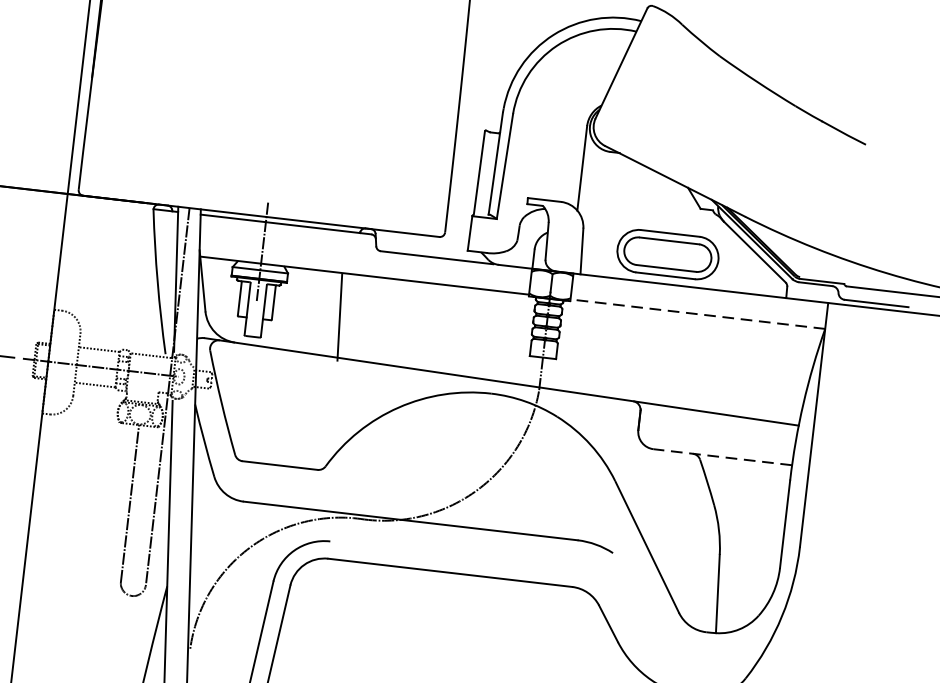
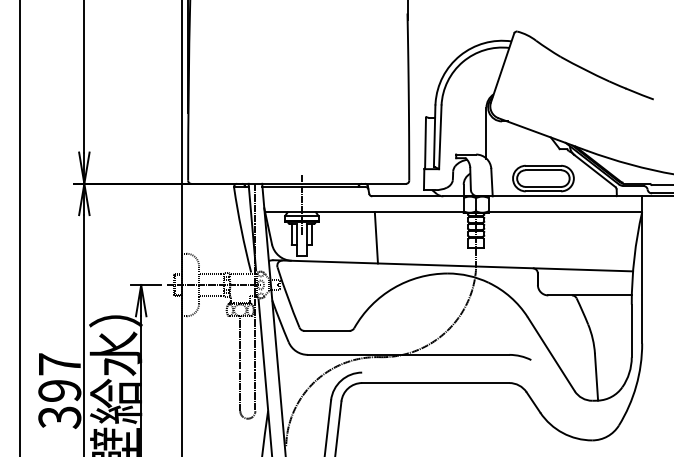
line: (698, 313) -> (565, 211), dashed -> solid
line: (338, 317) -> (375, 237), moved
line: (723, 457) -> (590, 295), dashed -> solid

